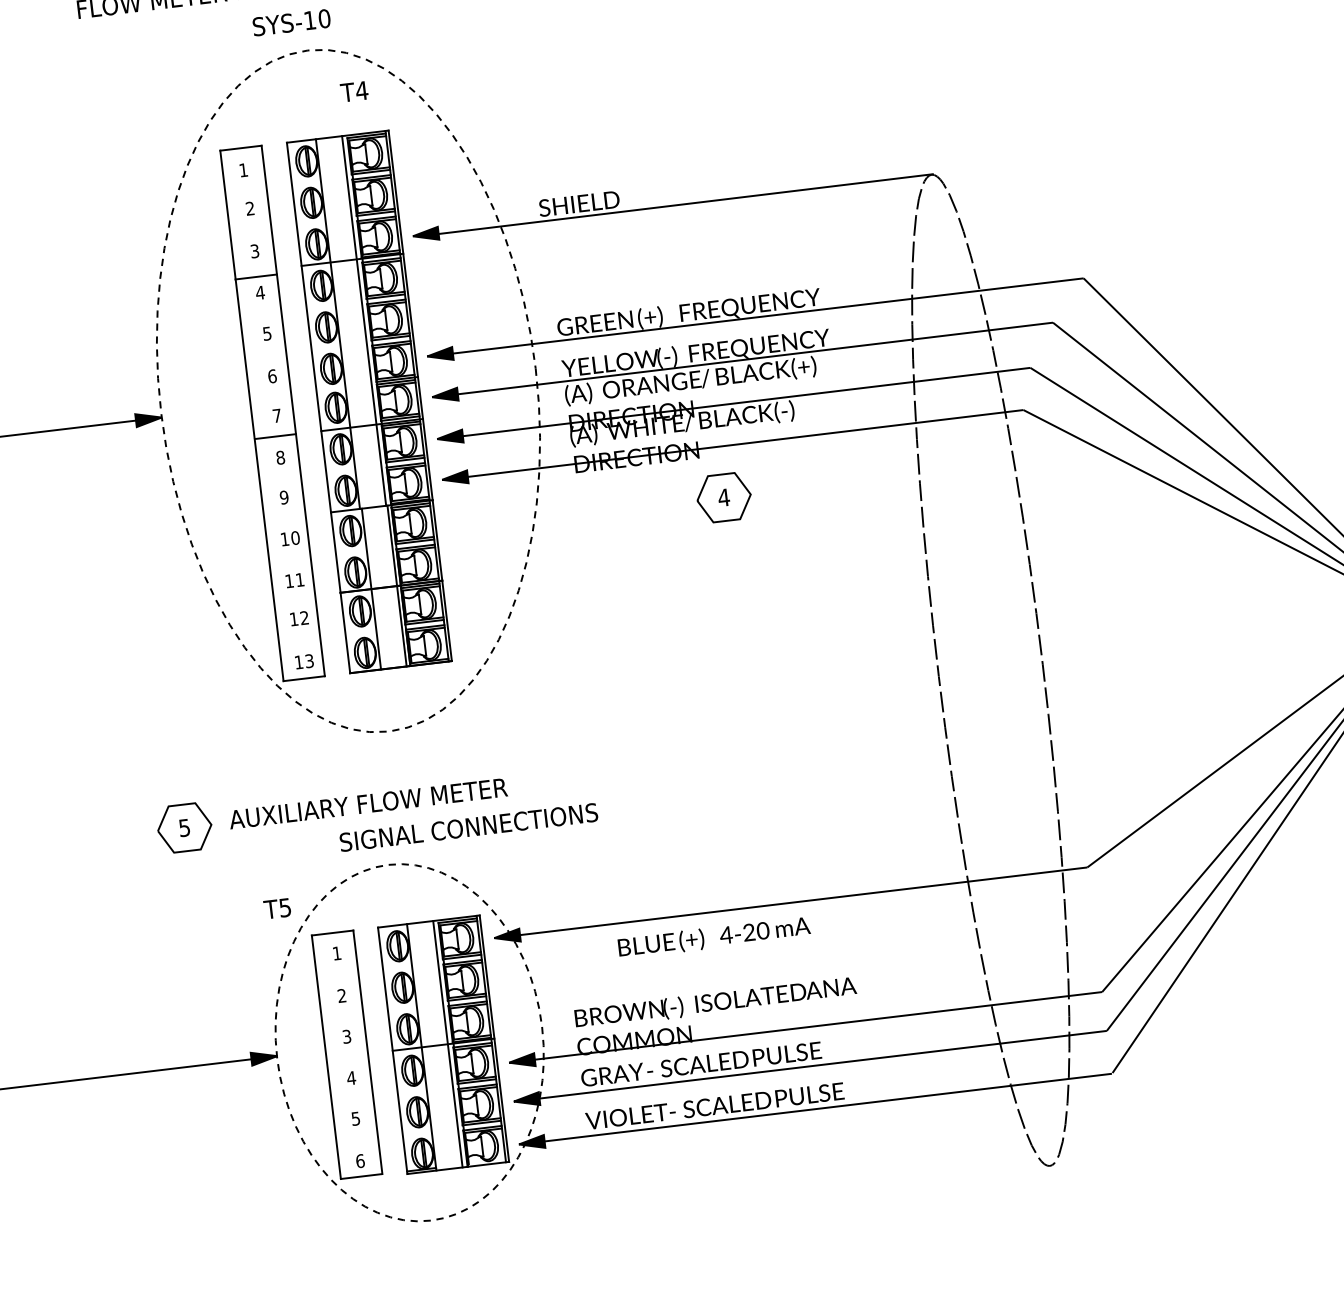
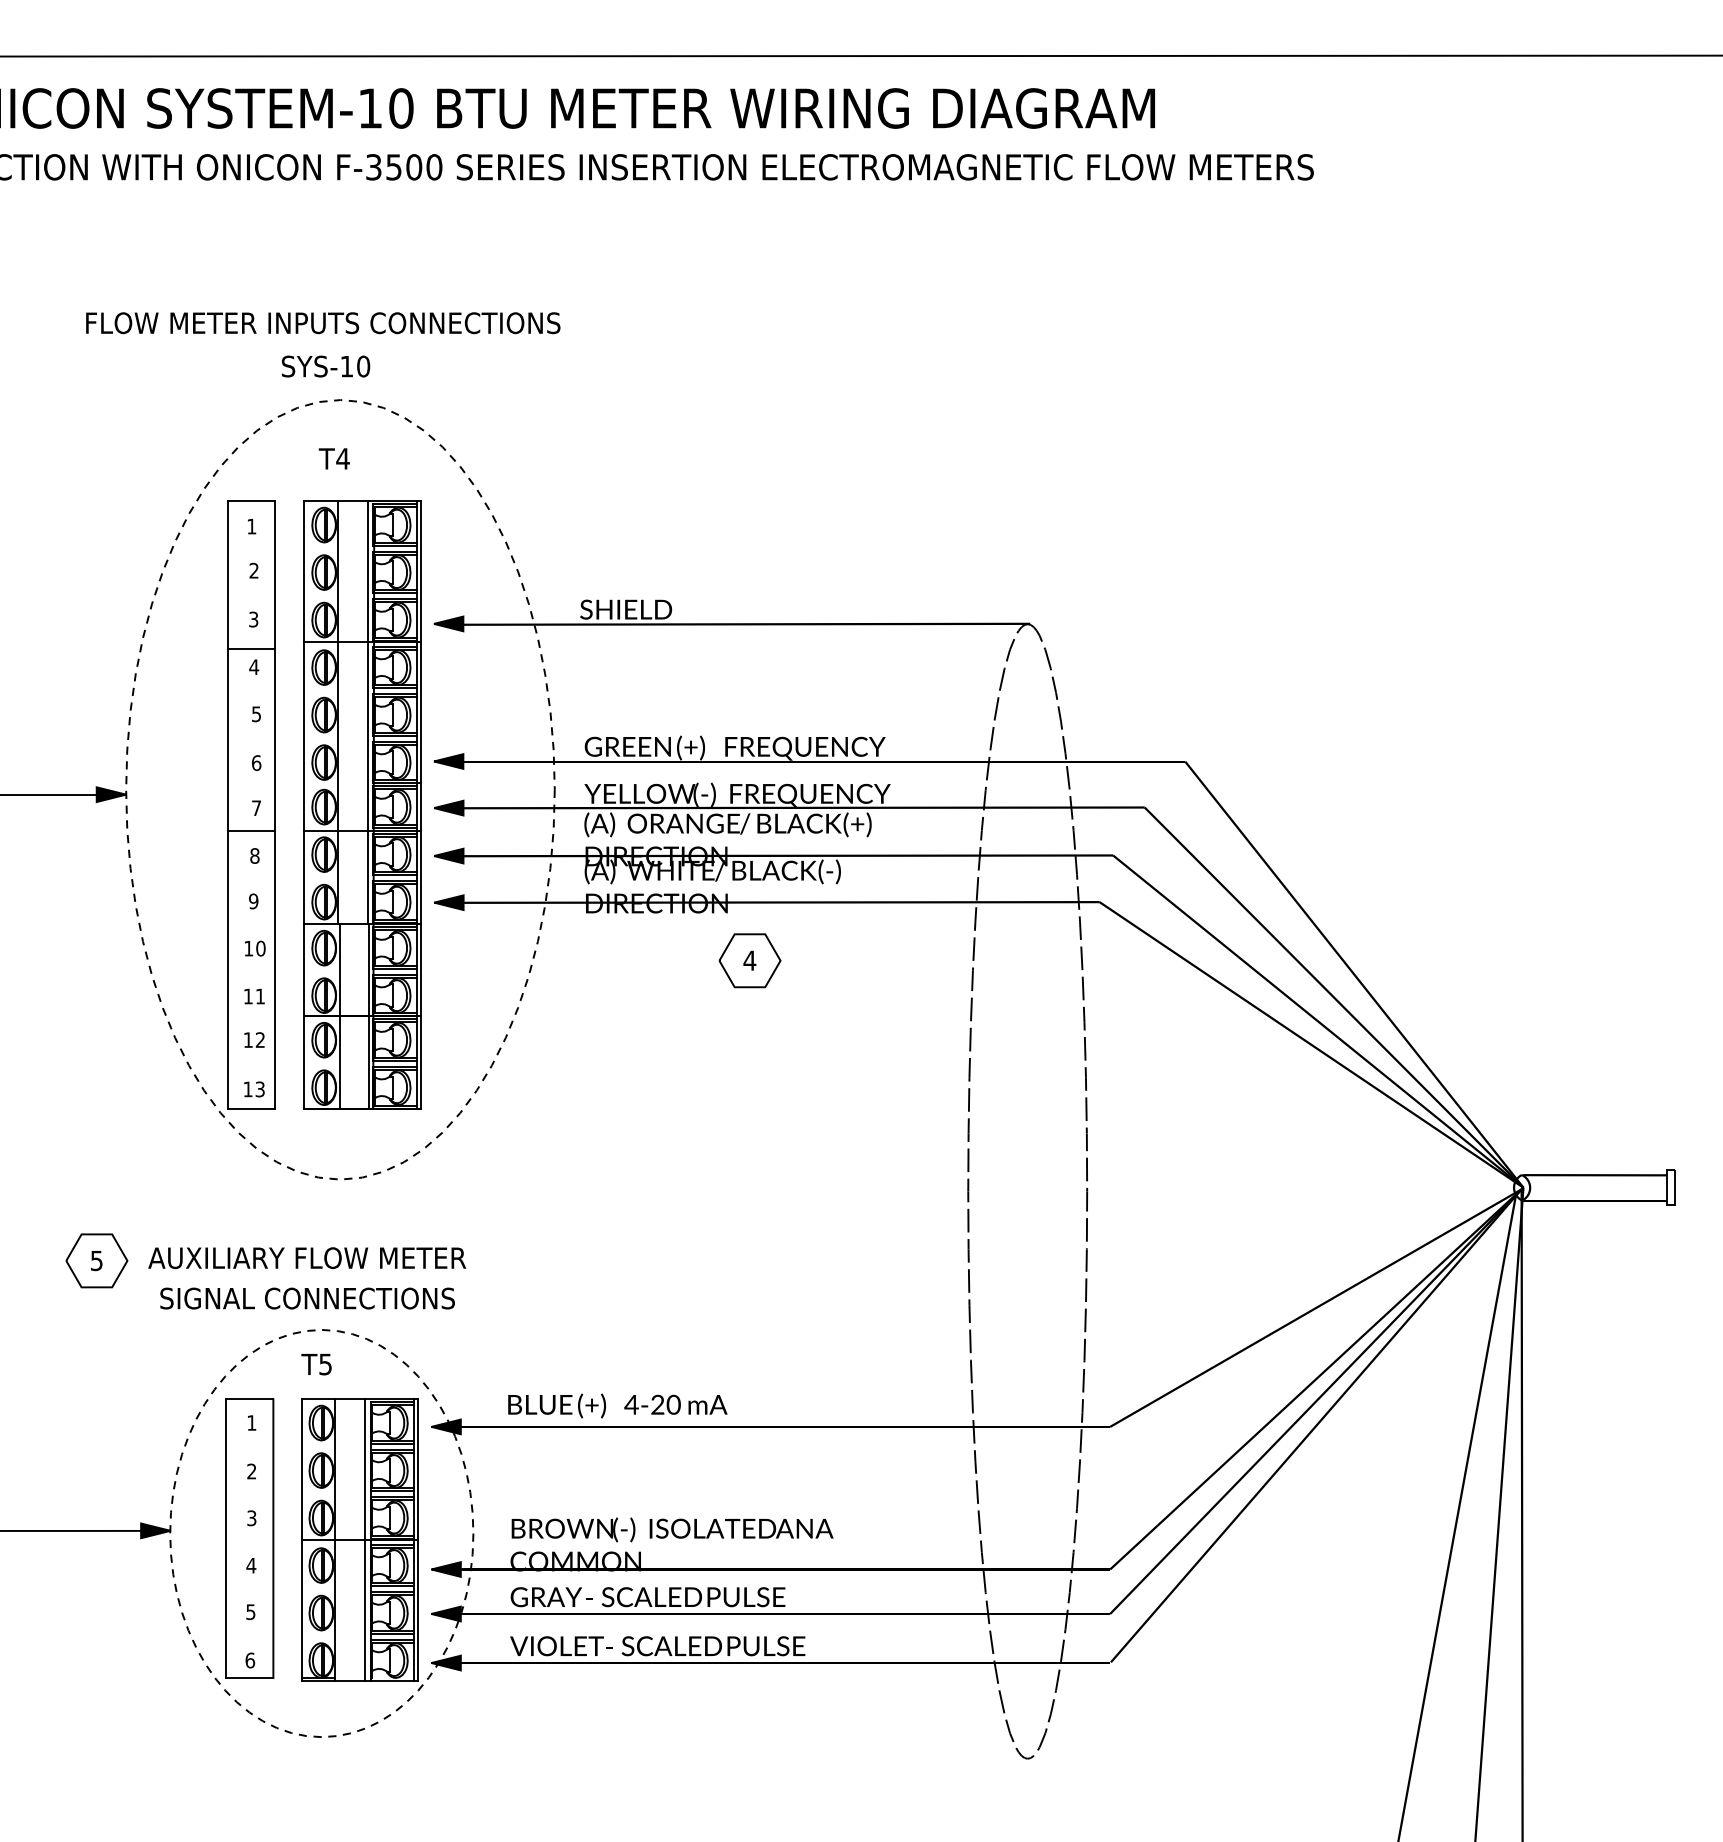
text: (353, 91) -> (333, 458), moved
text: (468, 827) -> (307, 1298), moved
text: (277, 908) -> (316, 1364), moved
text: (714, 937) -> (617, 1405), moved

